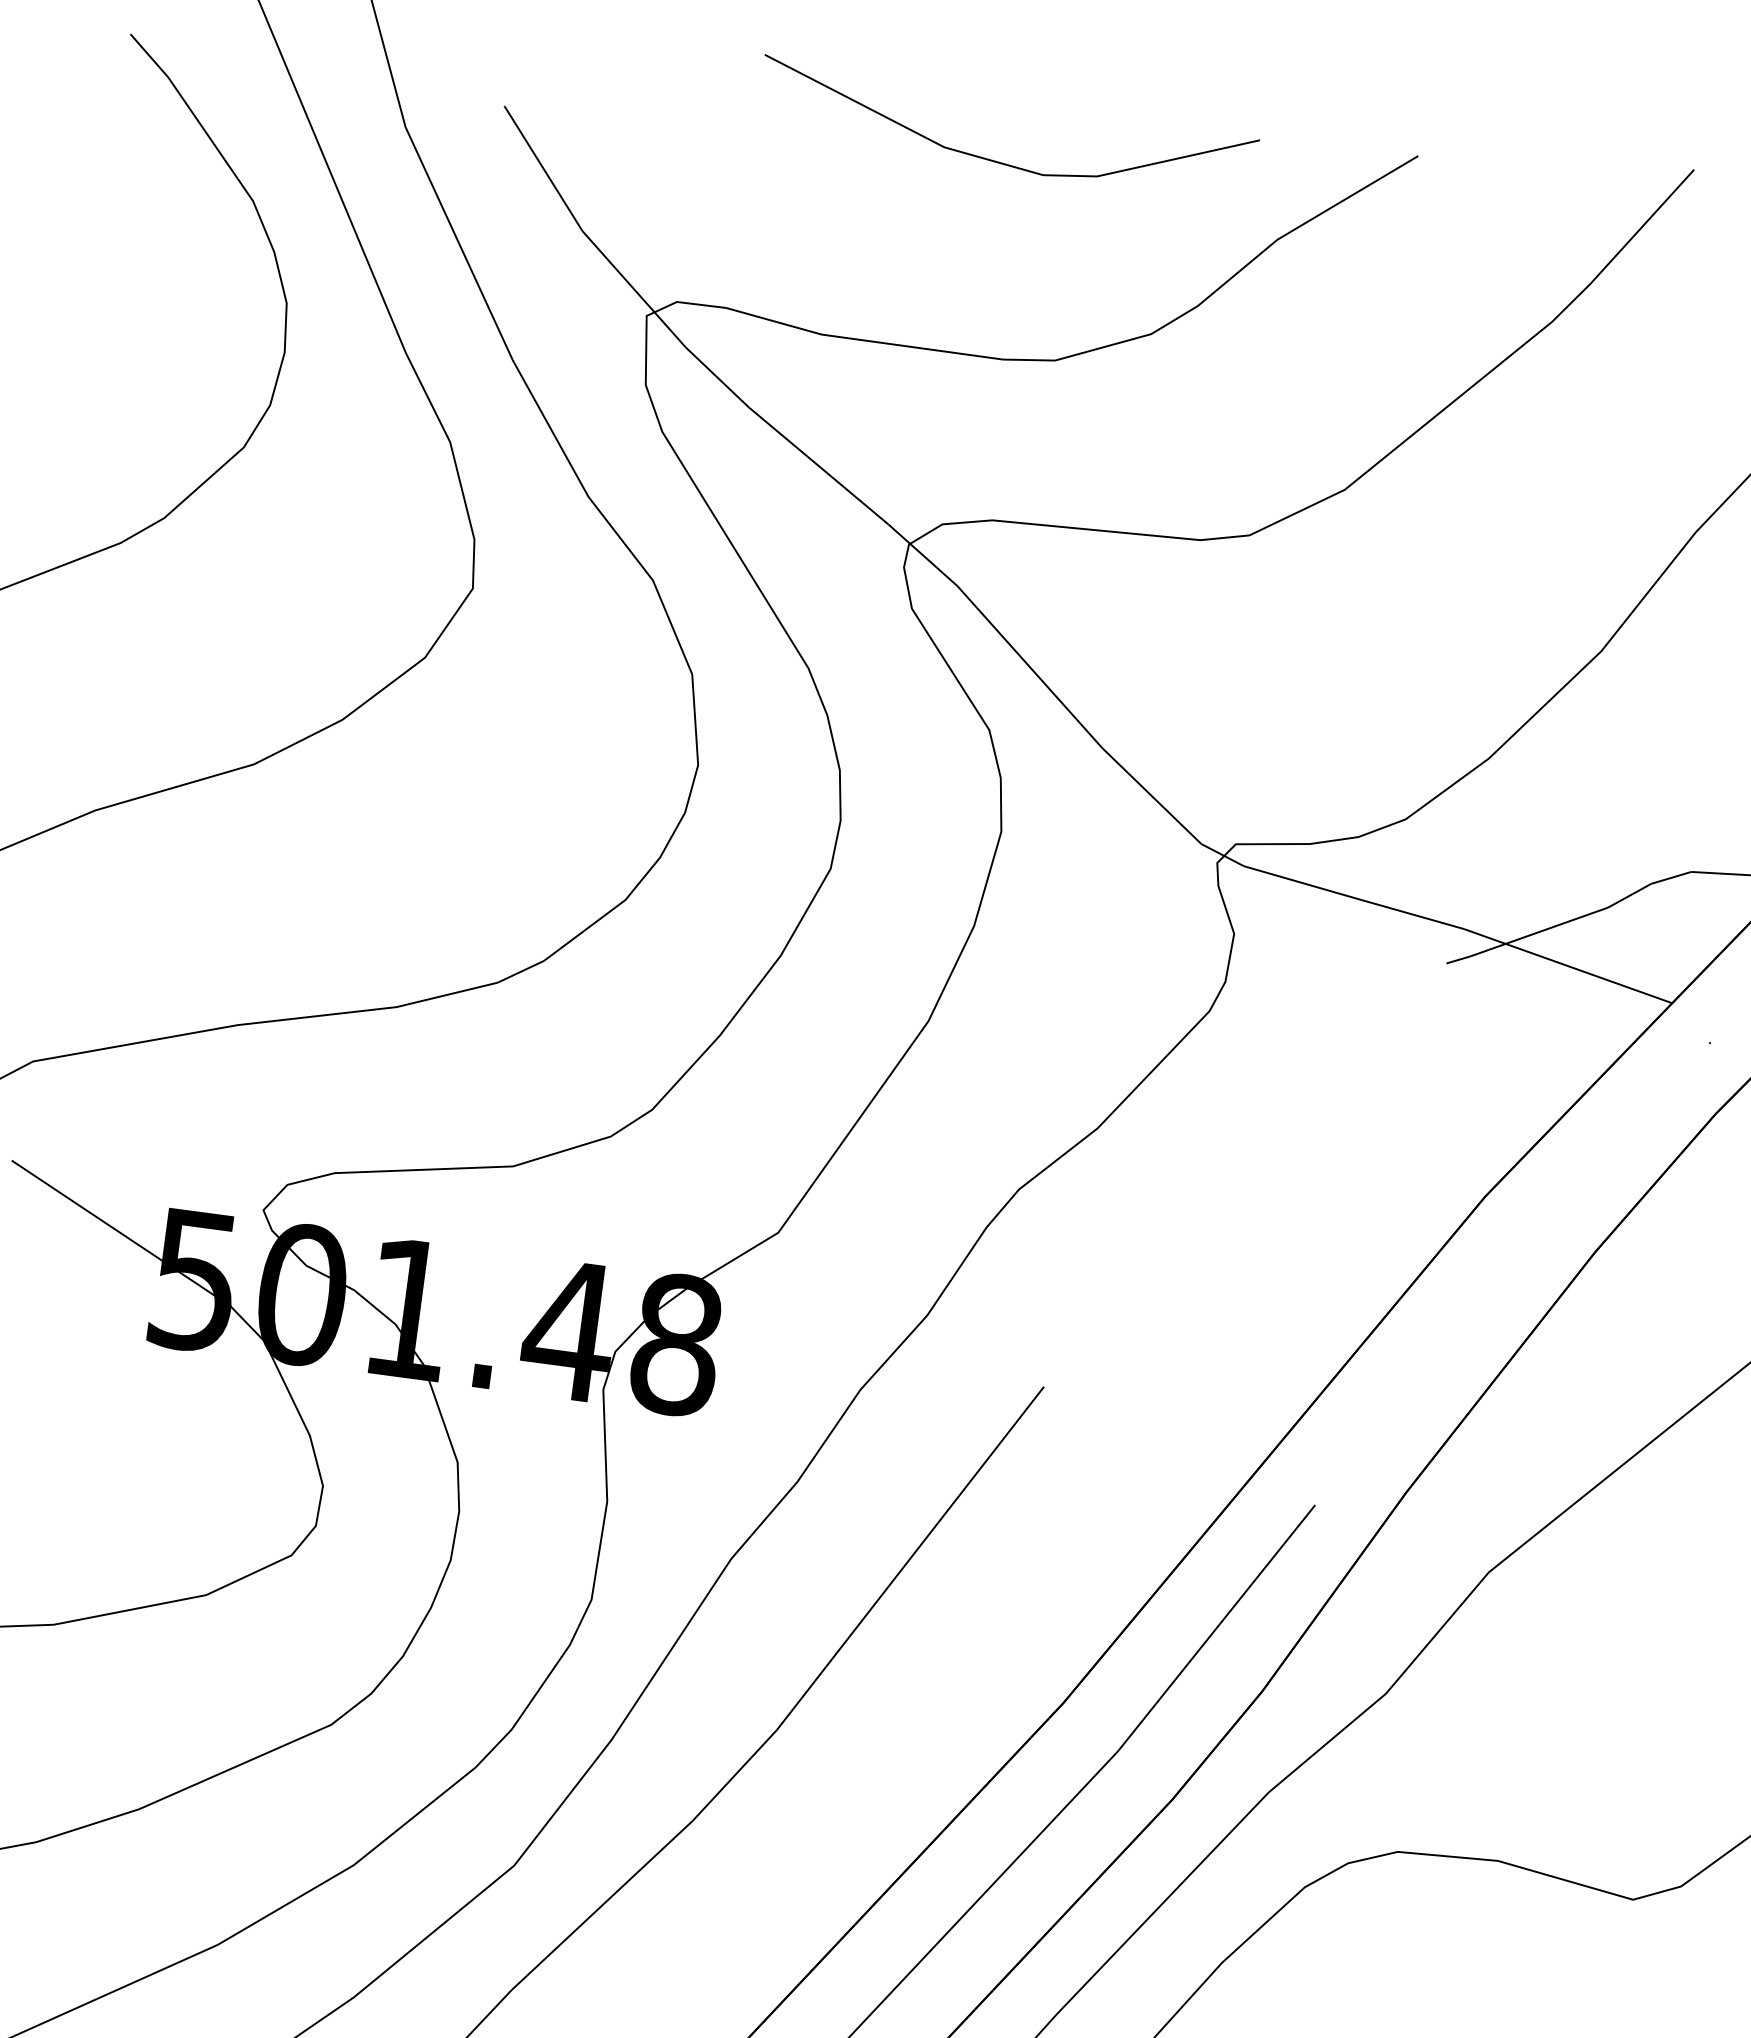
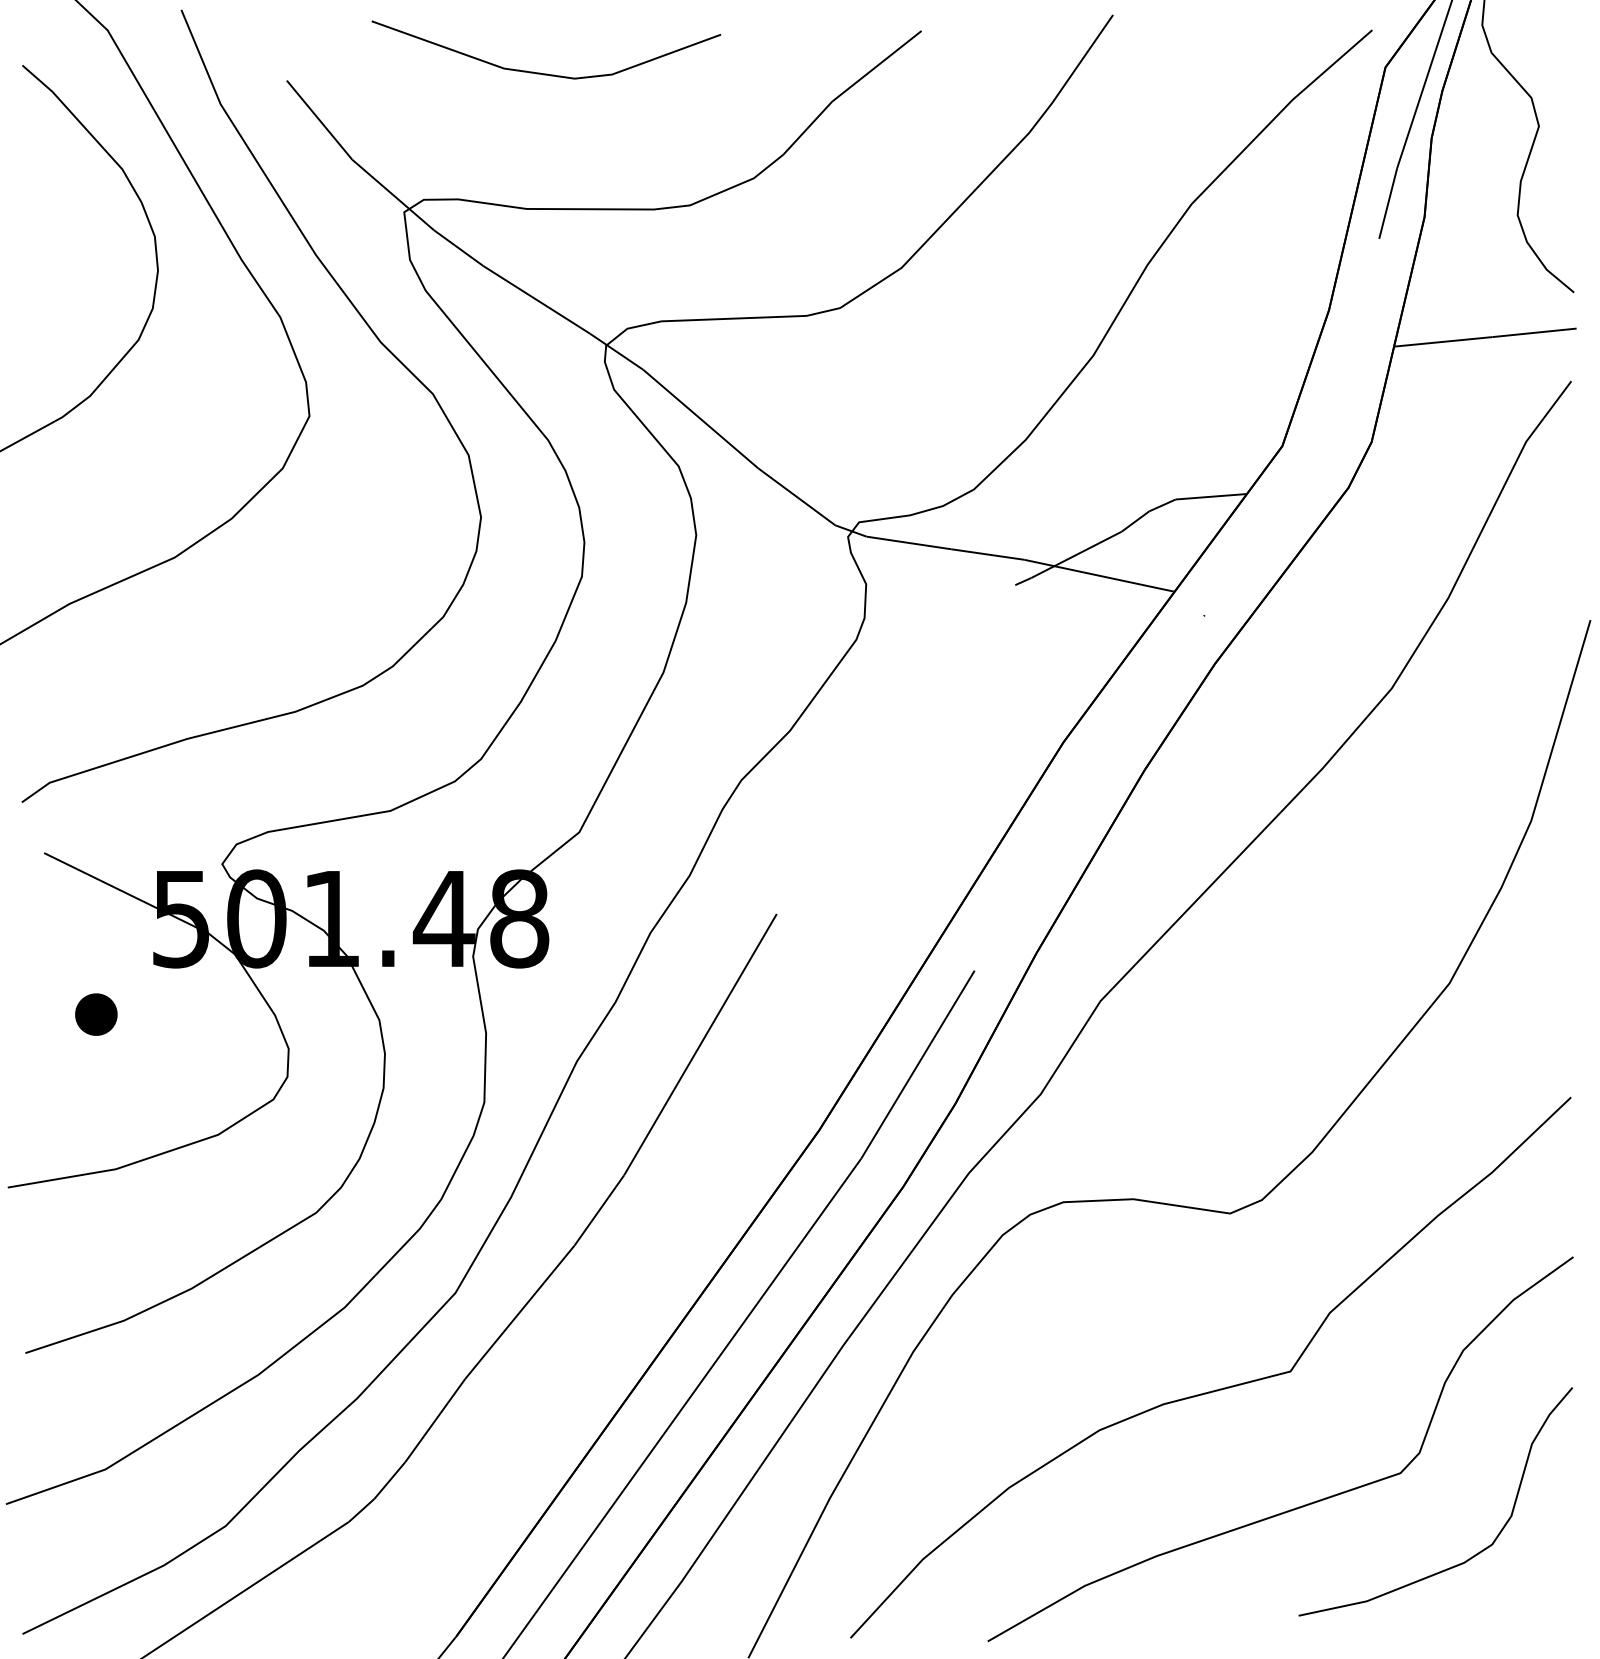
line: (995, 159) -> (540, 72), moved
part: (55, 1400) -> (96, 1014), added

